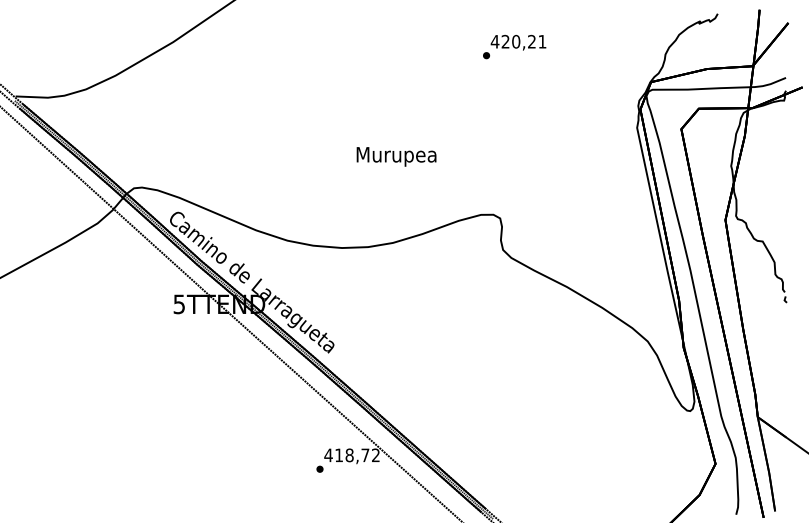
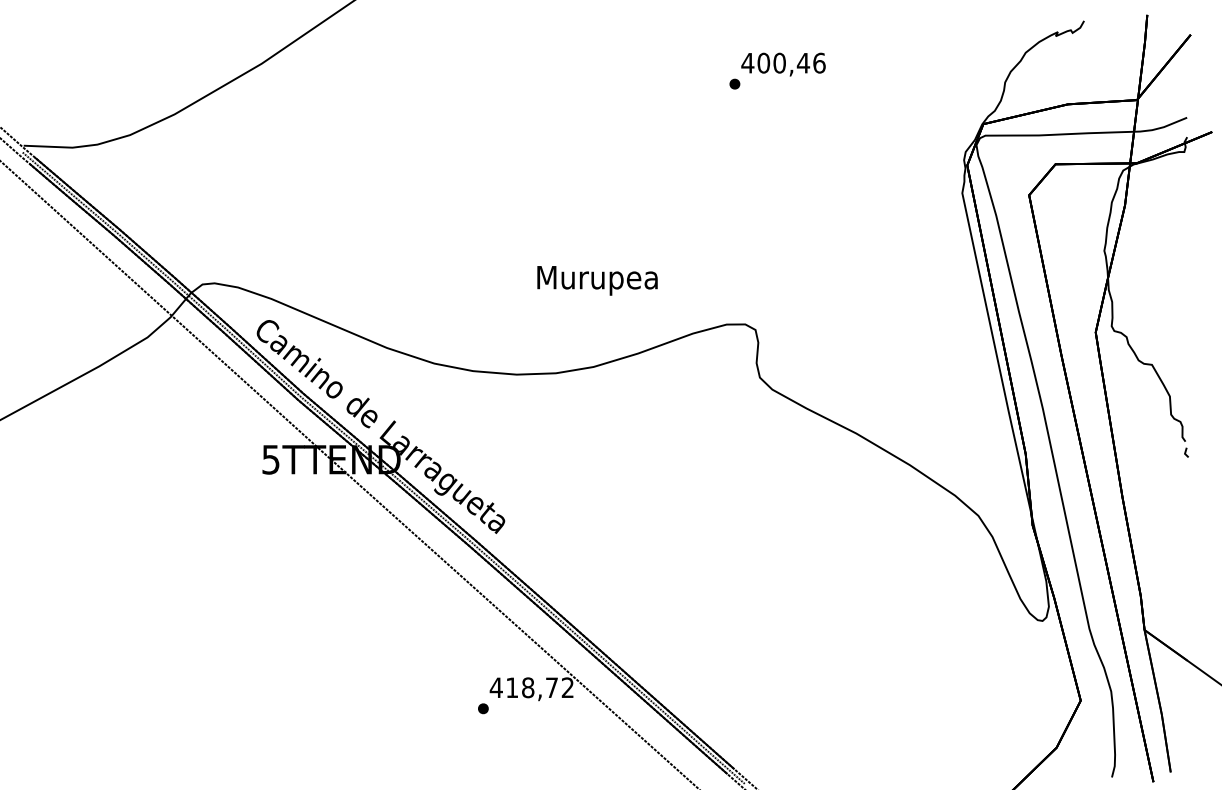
text: (523, 41) -> (790, 62), 420,21 -> 400,46
text: (396, 156) -> (597, 280), moved

